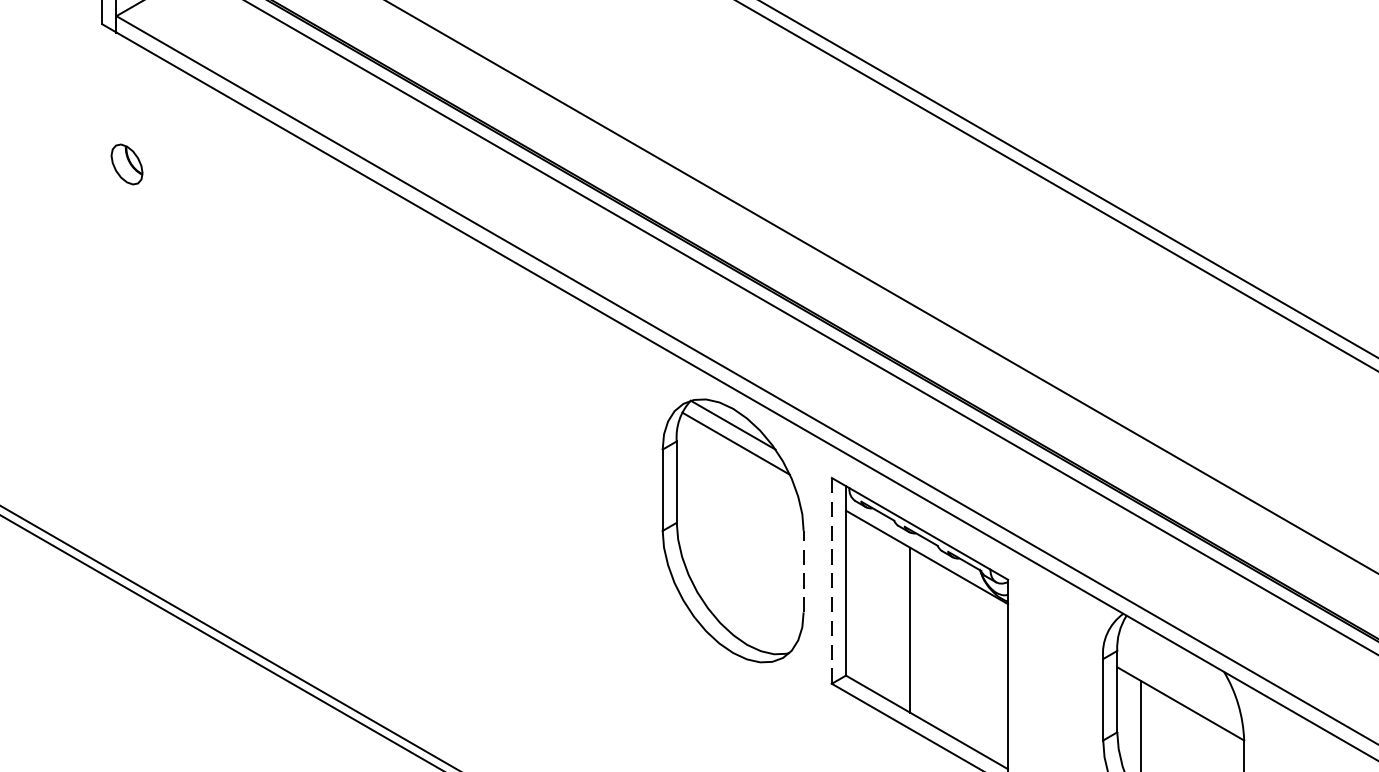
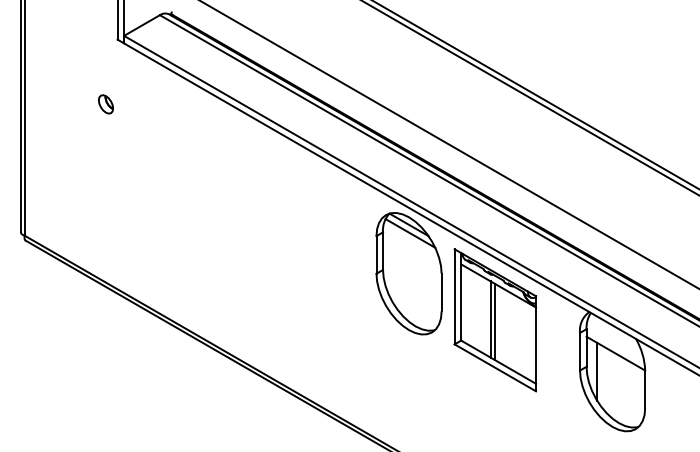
part: (125, 164) -> (105, 104), moved
line: (803, 571) -> (441, 292), dashed -> solid
line: (831, 580) -> (454, 296), dashed -> solid
line: (918, 634) -> (494, 321), added

